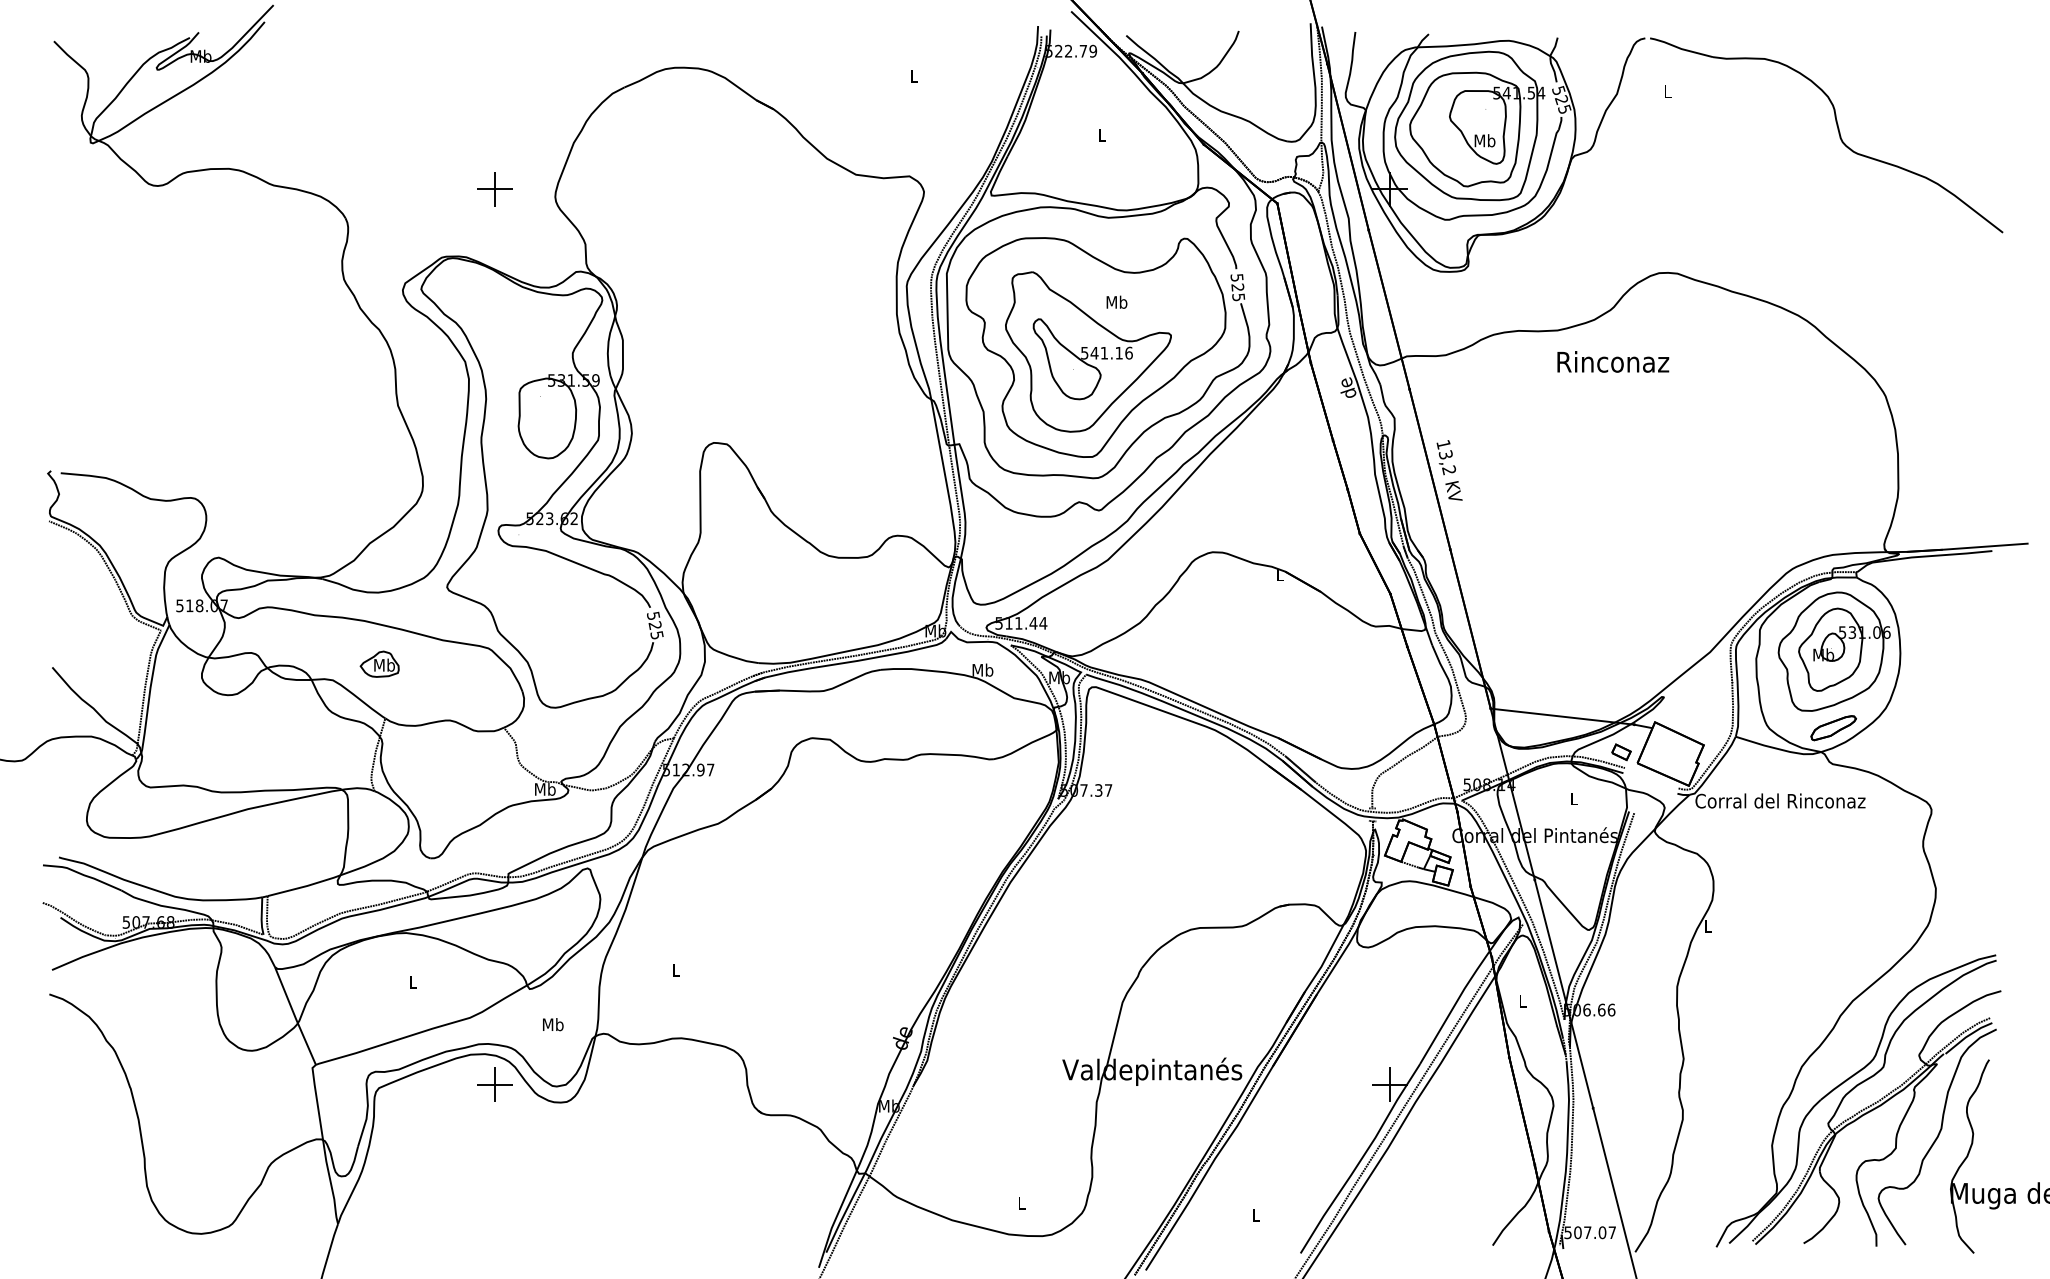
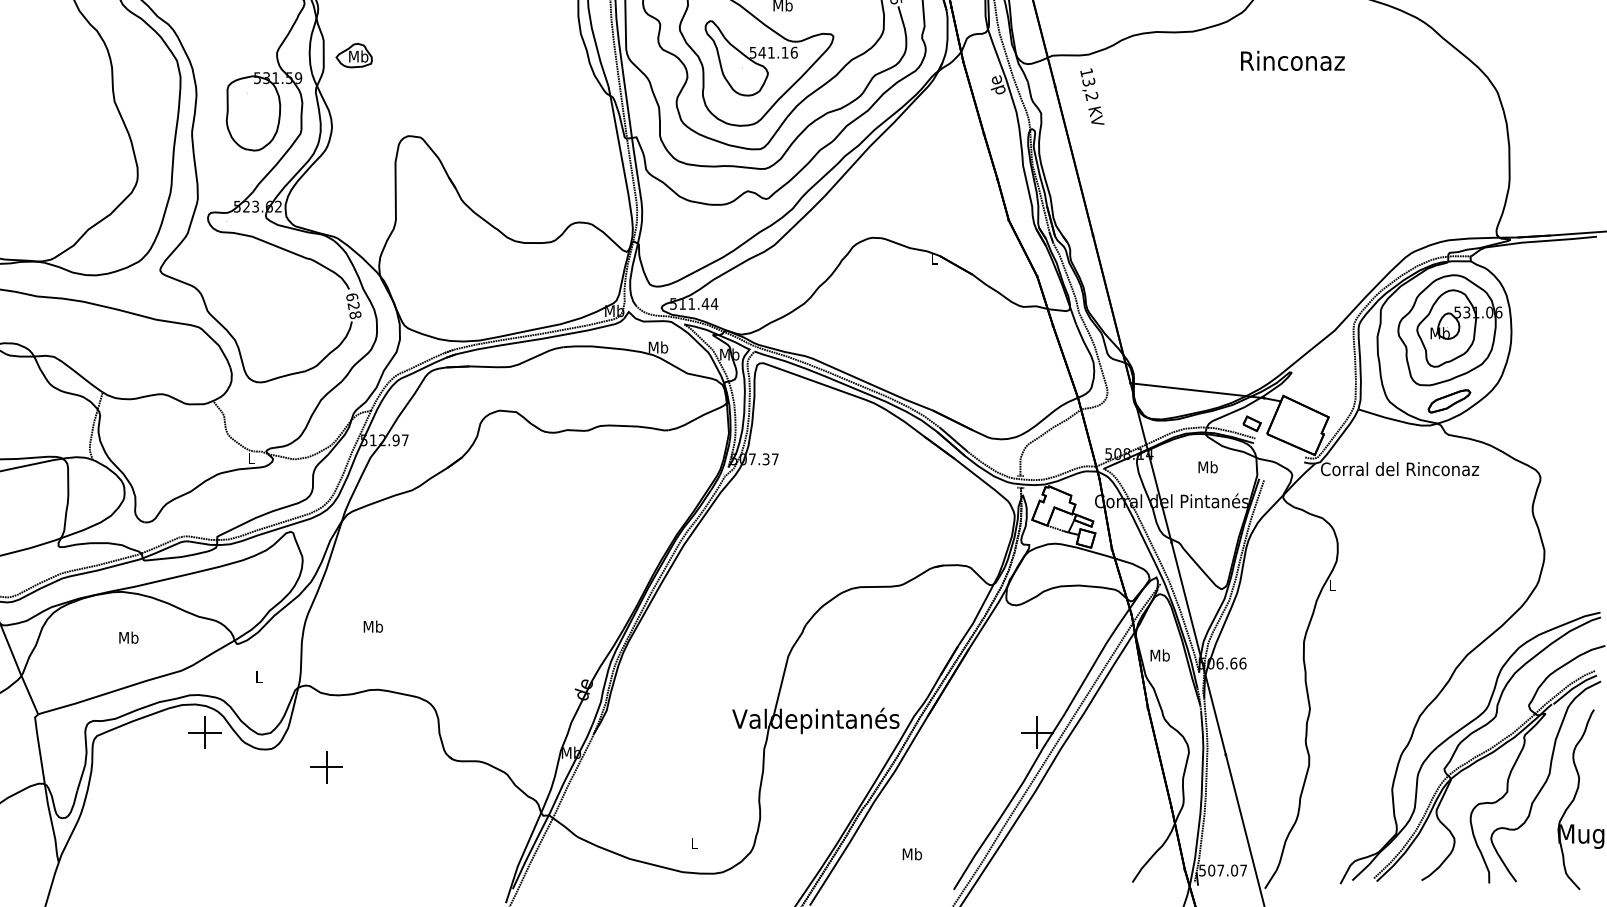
text: (1613, 361) -> (1293, 60), moved
text: (1449, 470) -> (1092, 96), moved
text: (655, 625) -> (353, 305), 525 -> 628
part: (379, 663) -> (353, 54), moved
text: (545, 788) -> (251, 457), Mb -> L
text: (1573, 798) -> (1207, 466), L -> Mb
text: (676, 969) -> (373, 625), L -> Mb
text: (413, 981) -> (128, 636), L -> Mb
text: (1522, 1000) -> (1160, 654), L -> Mb
text: (553, 1024) -> (259, 676), Mb -> L
part: (625, 1121) -> (326, 767), added
text: (1255, 1214) -> (911, 853), L -> Mb

